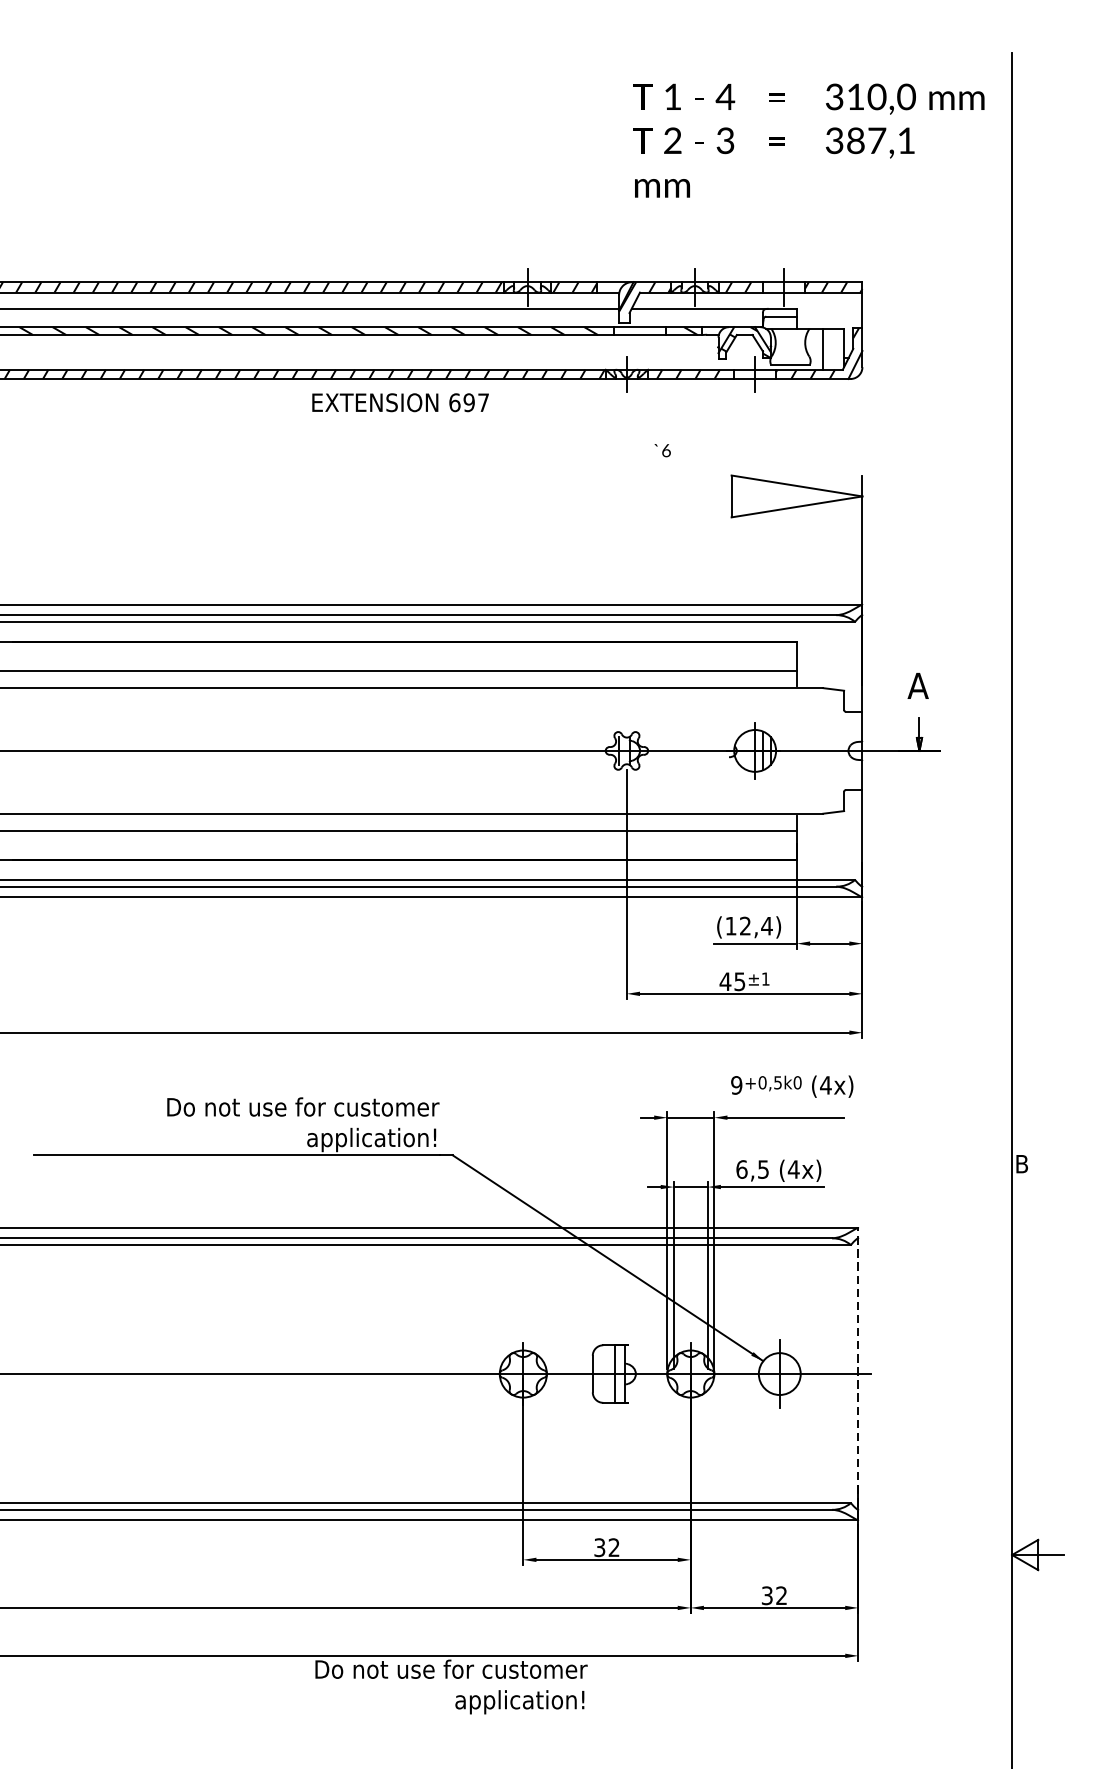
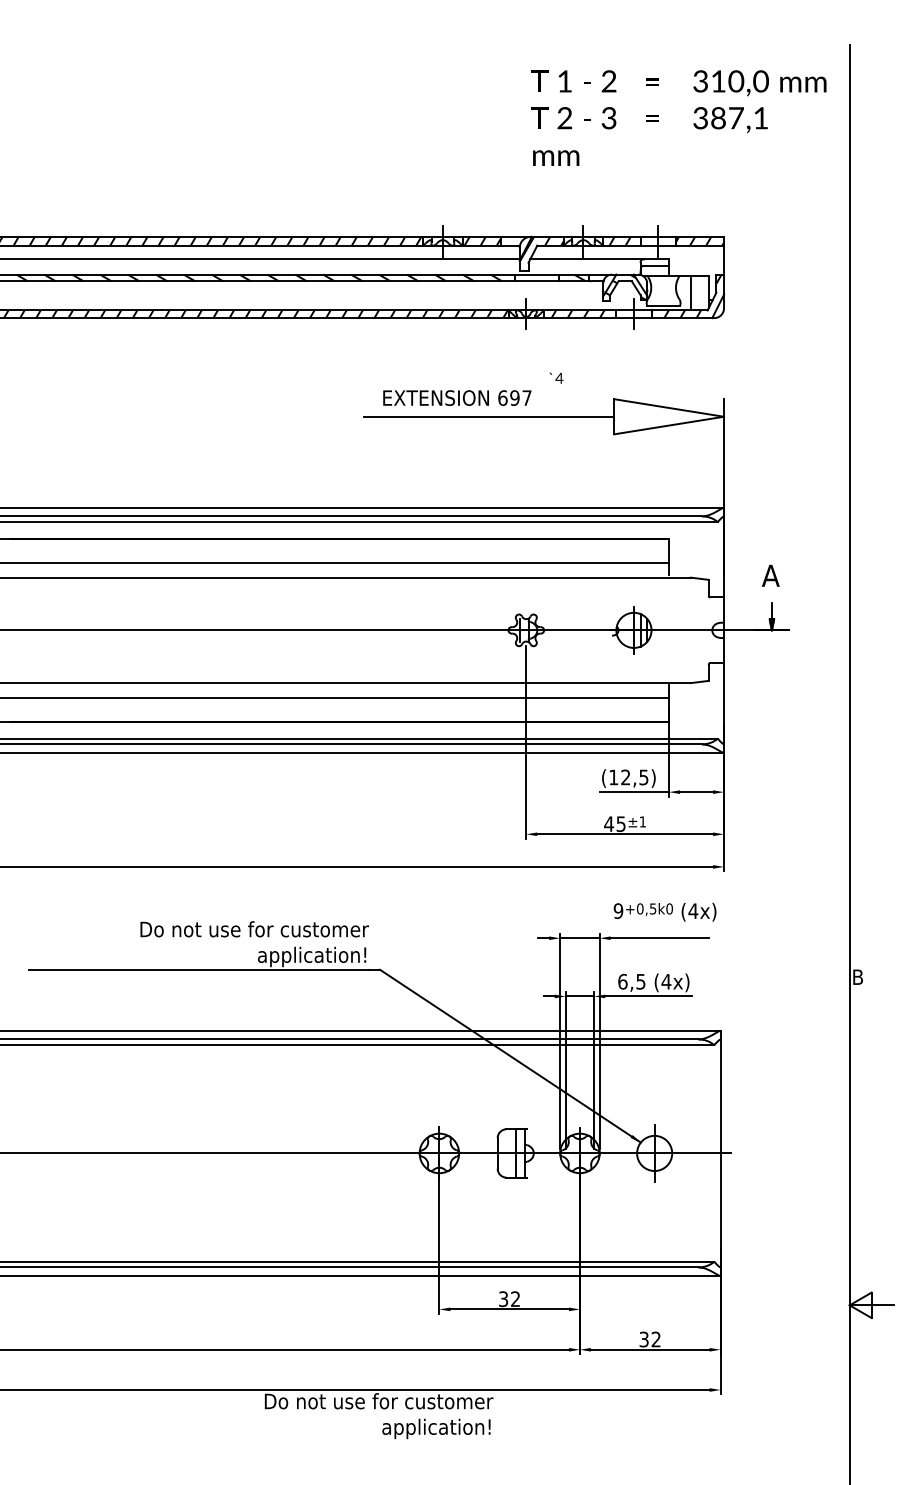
text: (724, 97) -> (608, 81), 4 -> 2
text: (400, 402) -> (457, 397), moved
text: (666, 450) -> (559, 378), 6 -> 4
line: (581, 496) -> (488, 416), added
text: (766, 926) -> (643, 777), (12,4) -> (12,5)
line: (858, 1372) -> (720, 1152), dashed -> solid

